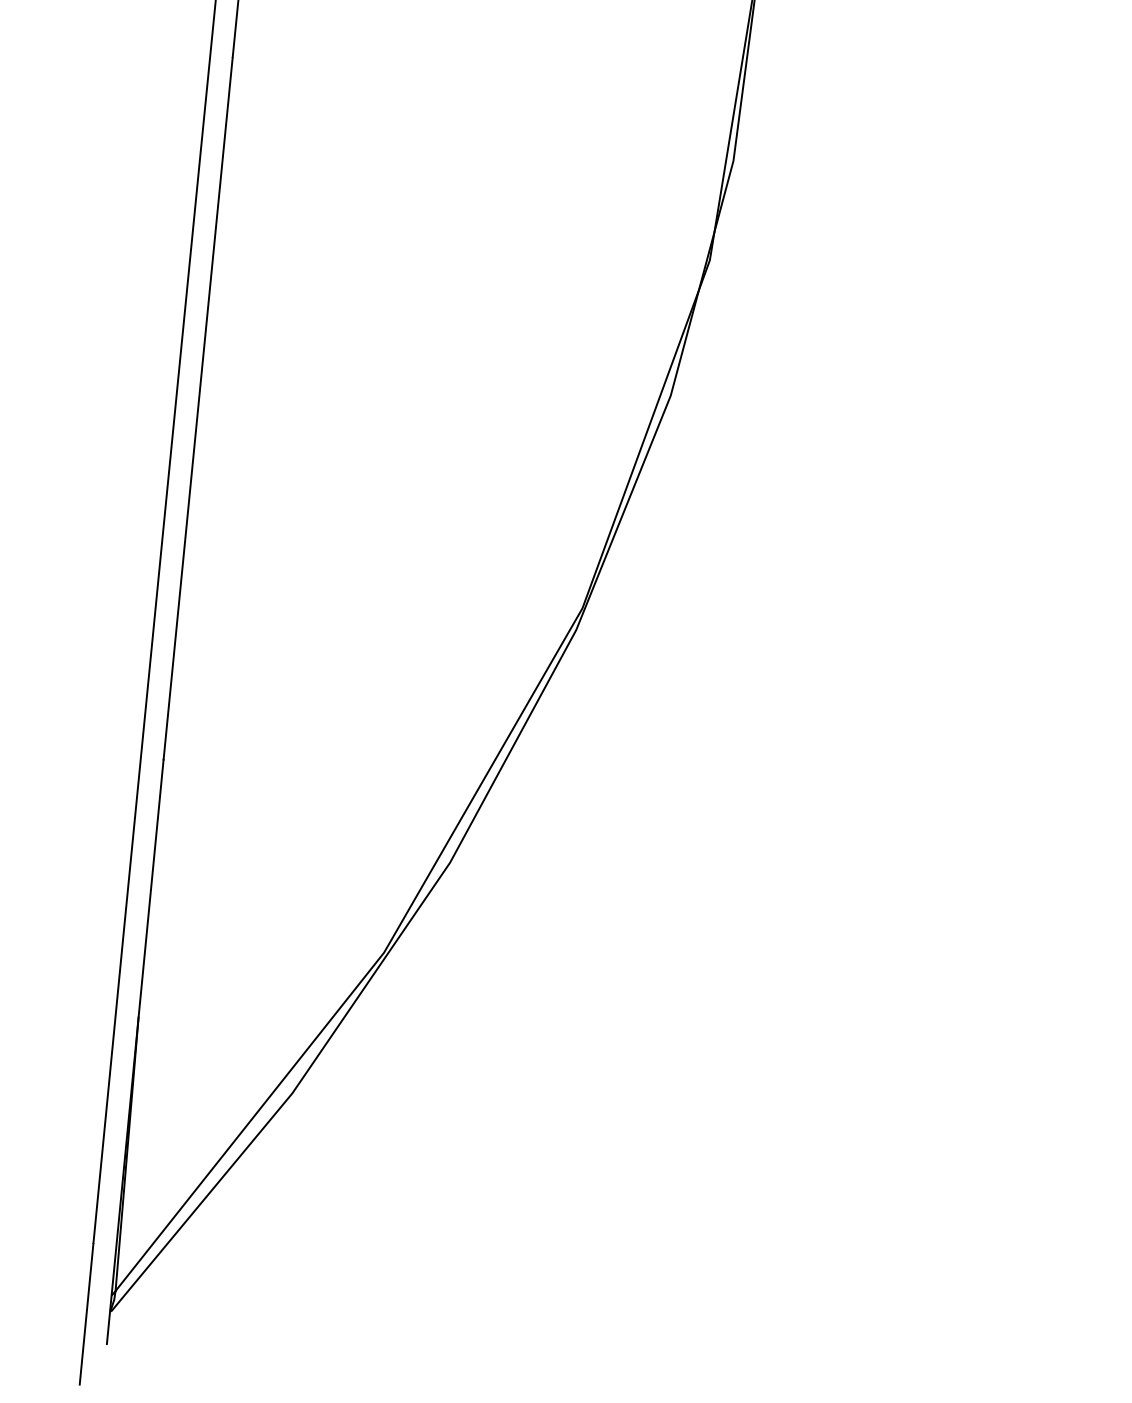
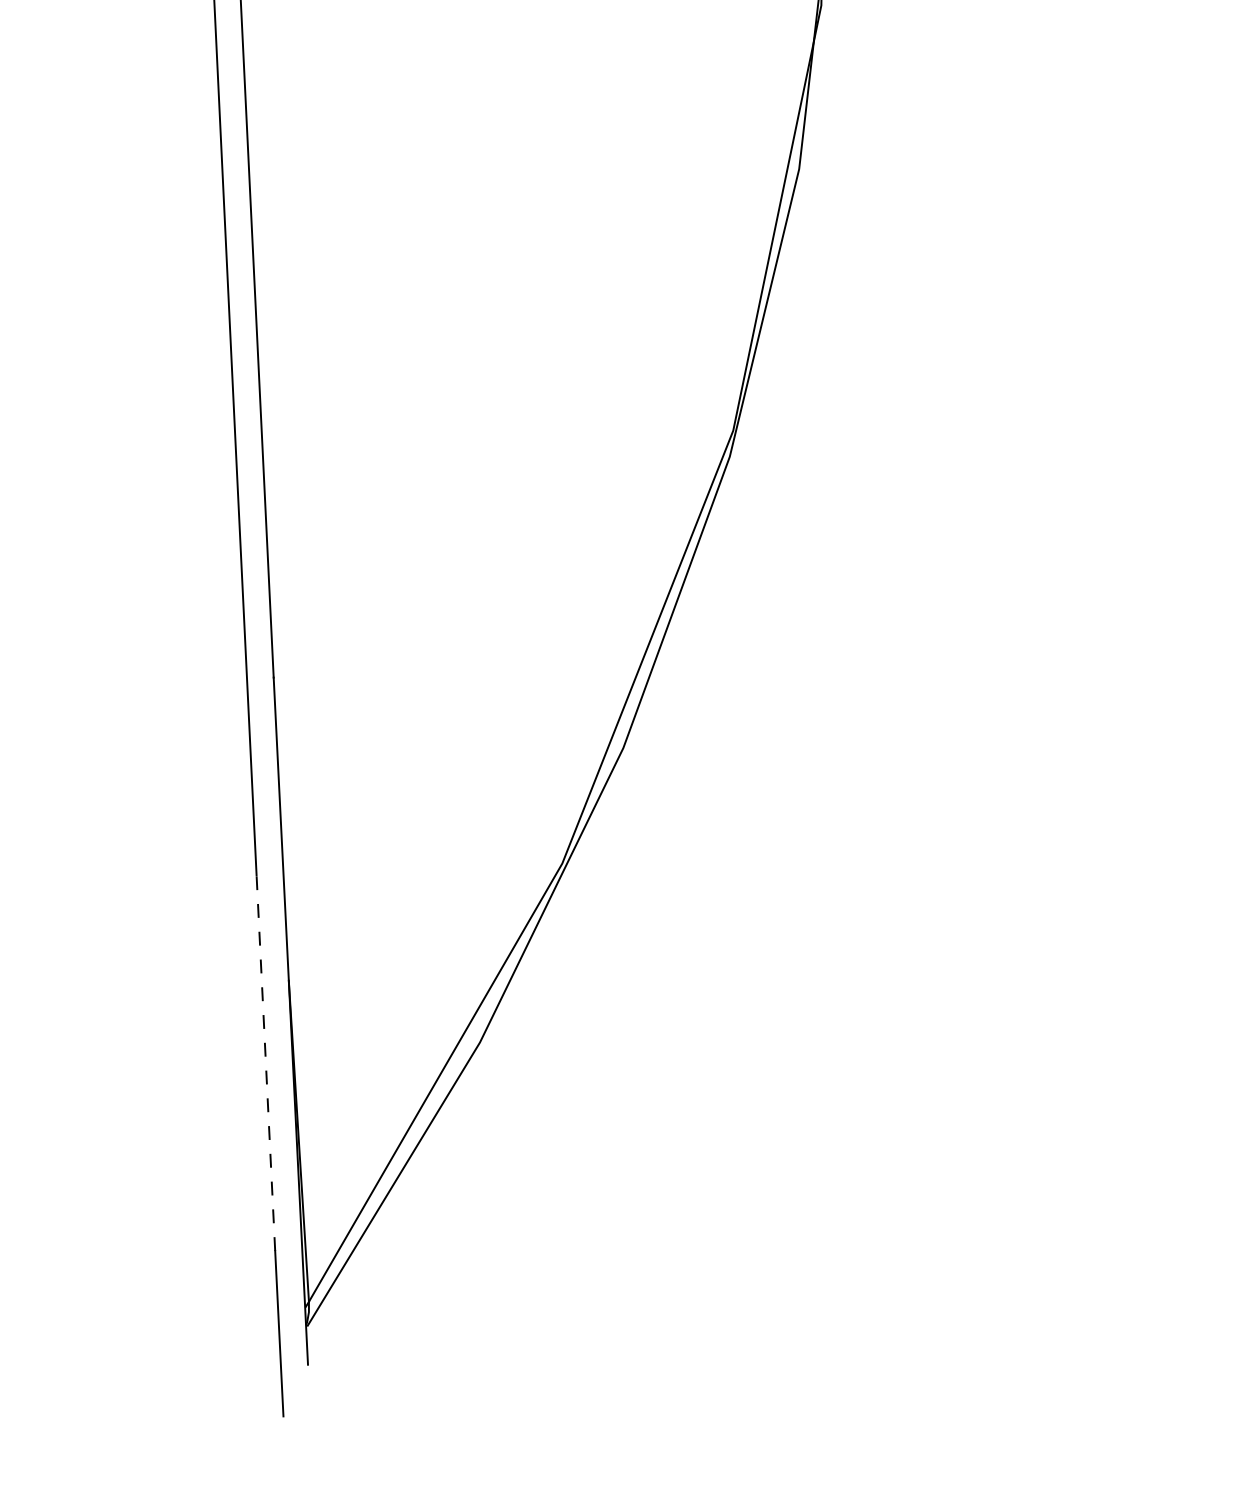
line: (108, 1084) -> (265, 1063), solid -> dashed

